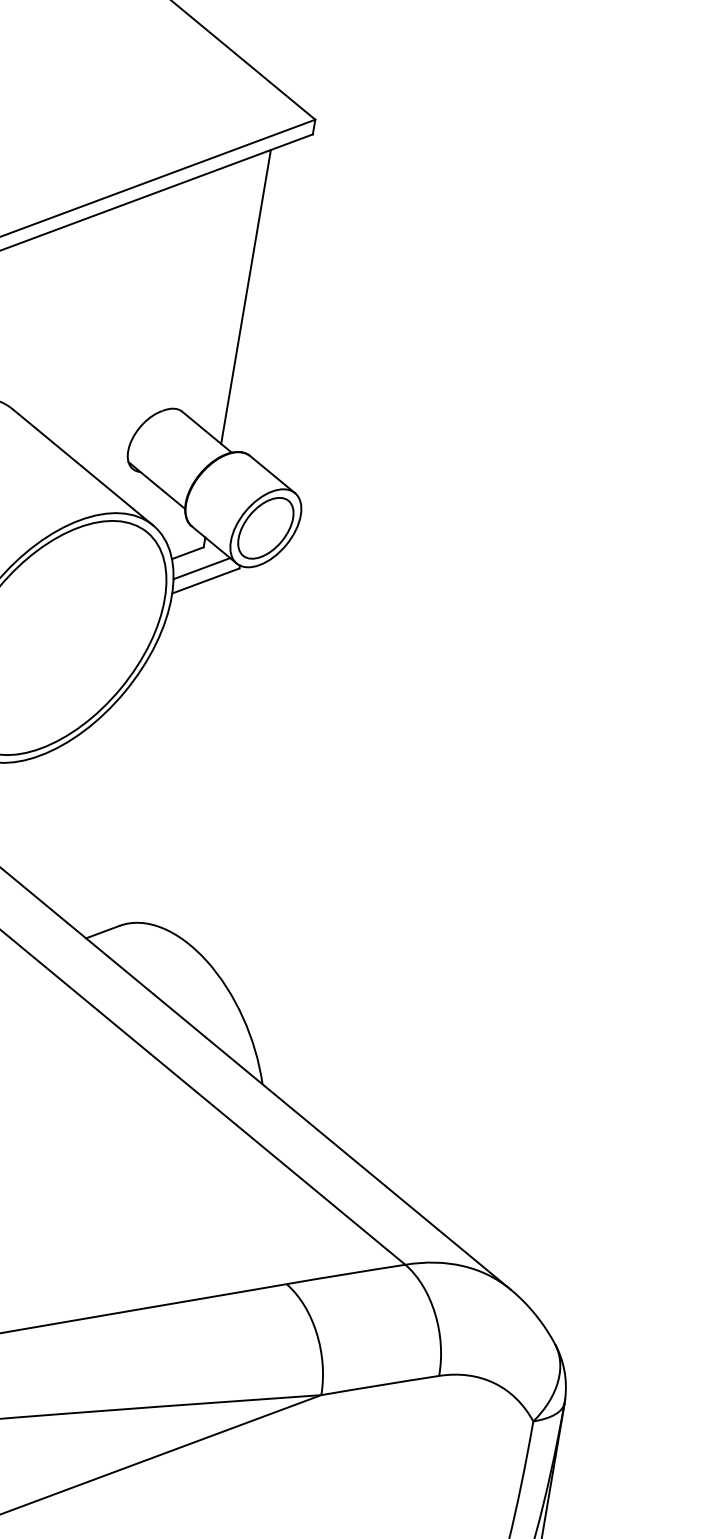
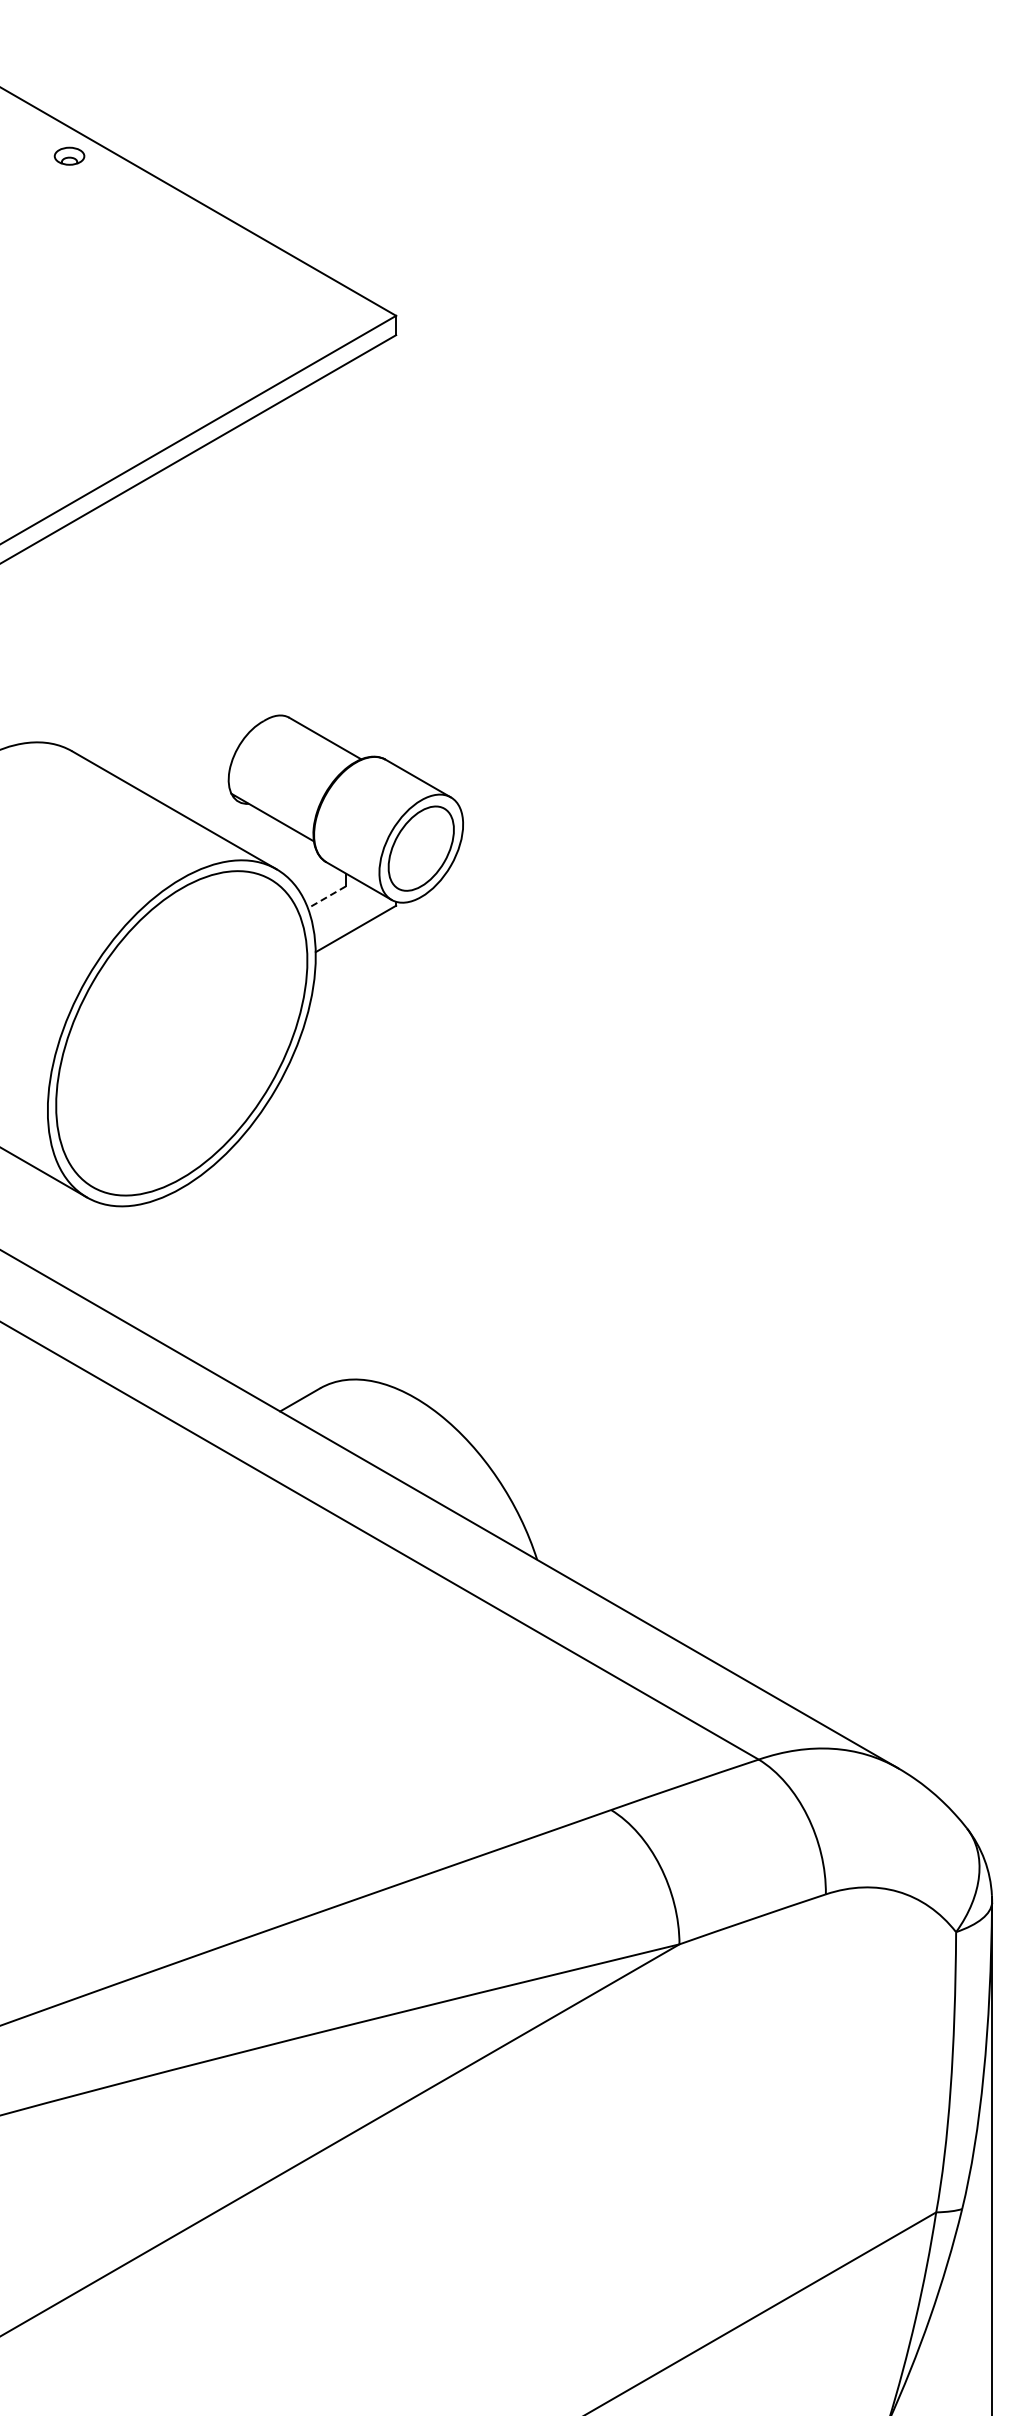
line: (245, 297) -> (345, 557), removed
line: (187, 553) -> (326, 897), solid -> dashed
line: (202, 568) -> (348, 913), removed

